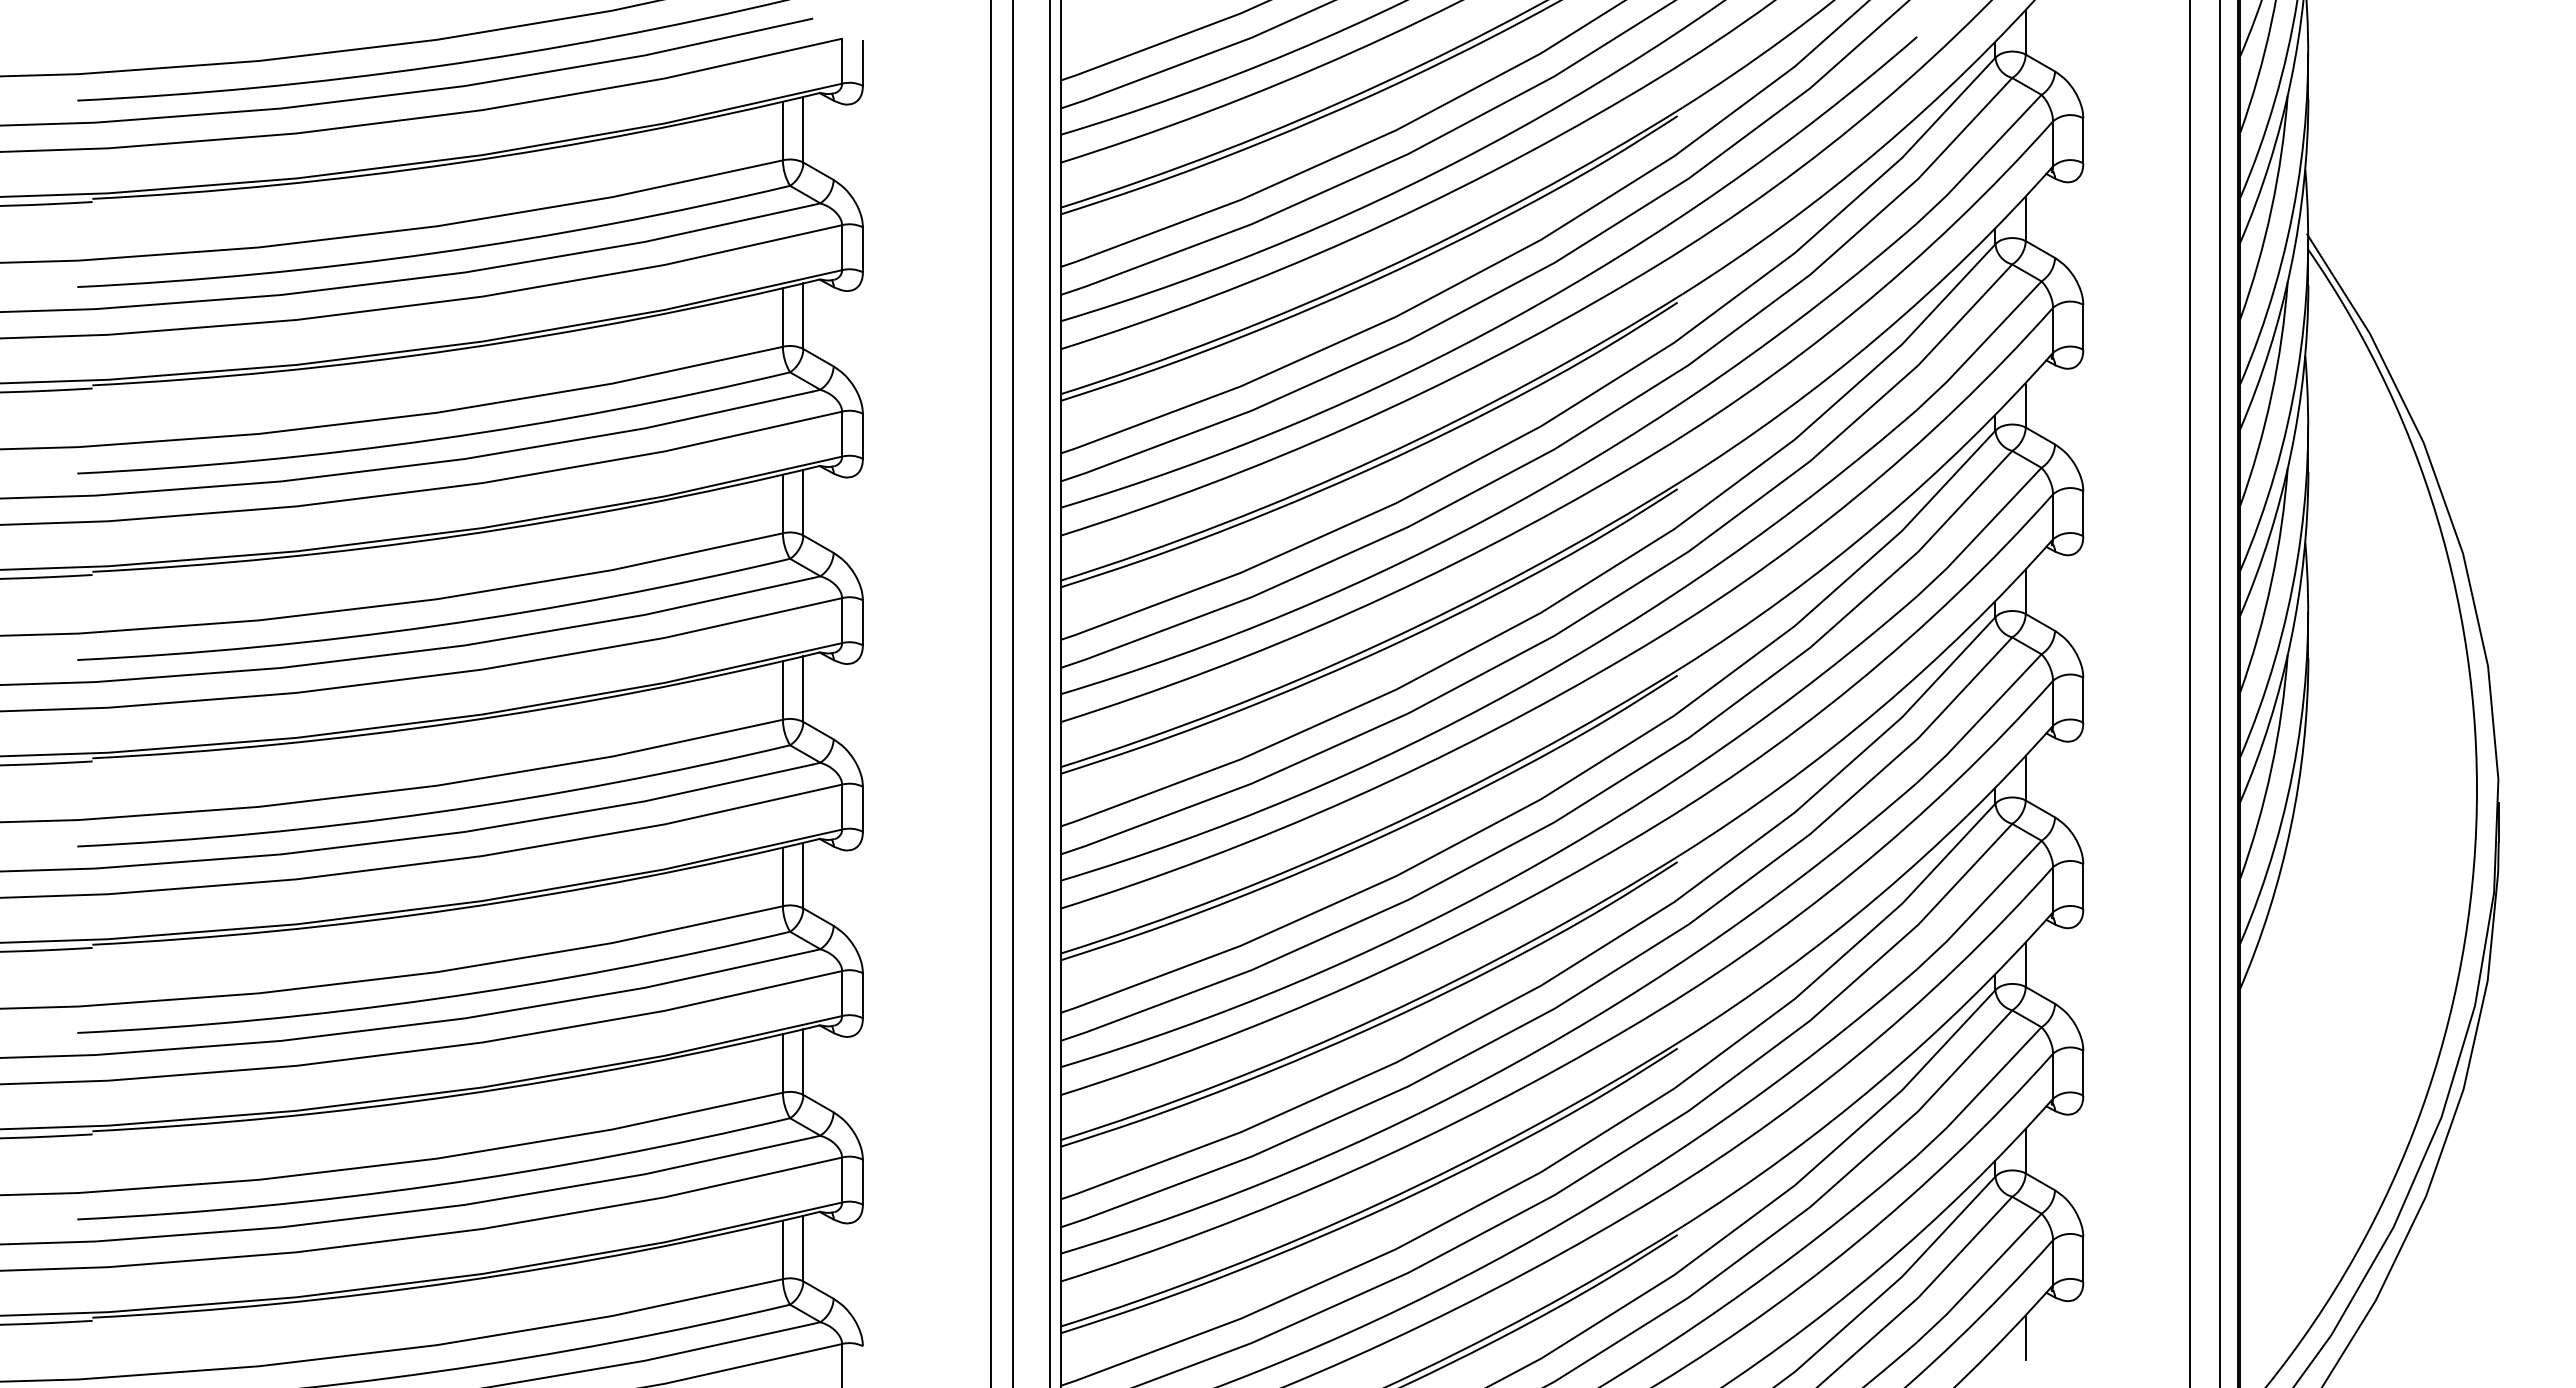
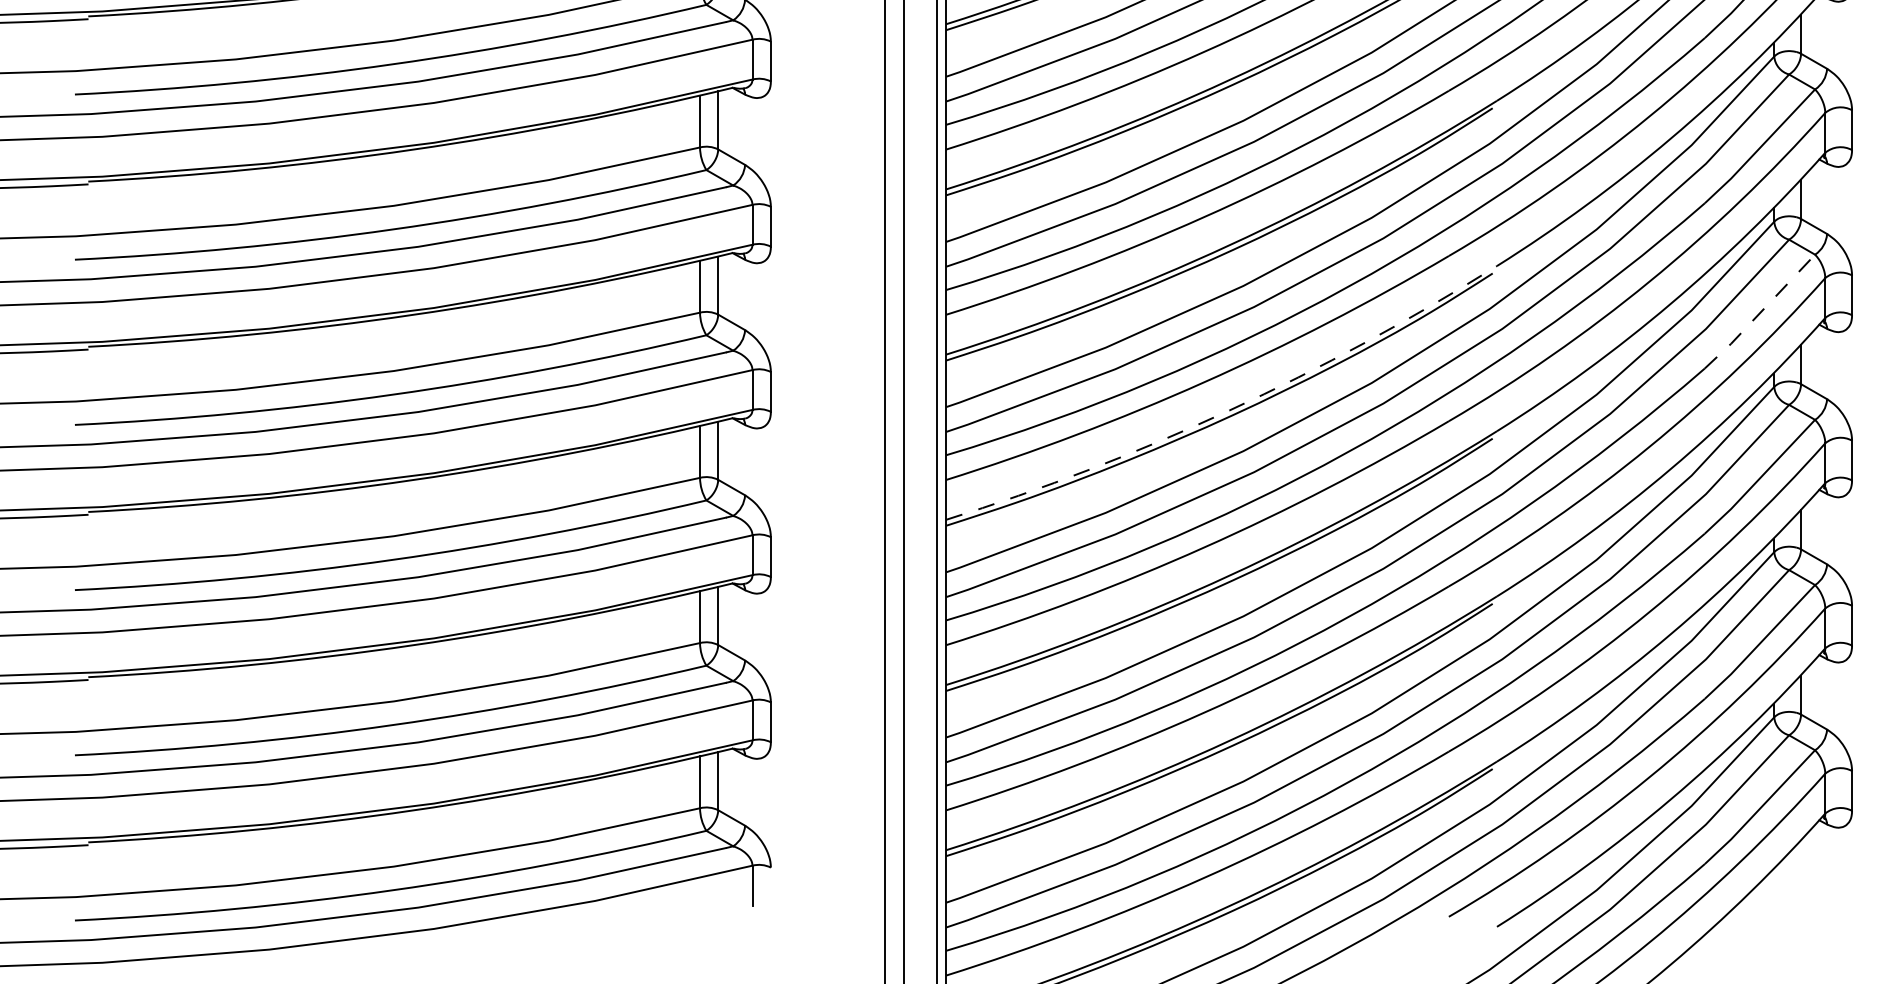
line: (1980, 719) -> (1760, 312), solid -> dashed
arc: (1380, 830) -> (1229, 410), solid -> dashed
line: (2025, 1337) -> (1800, 859), removed

